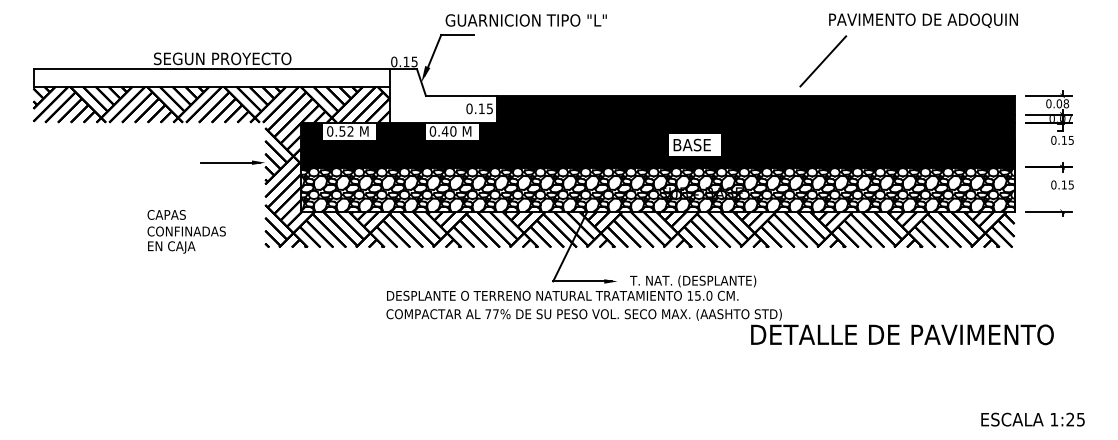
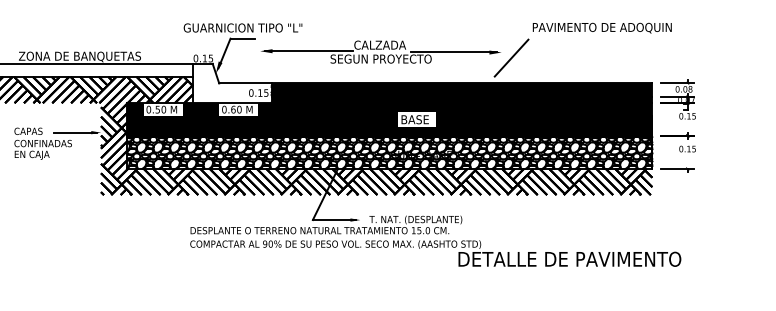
text: (525, 20) -> (242, 28), moved
text: (923, 20) -> (602, 28), moved
part: (645, 52) -> (380, 51), added
text: (236, 59) -> (79, 56), SEGUN PROYECTO -> ZONA DE BANQUETAS
text: (350, 131) -> (163, 109), 0.52 -> 0.50
text: (444, 131) -> (232, 109), 0.40 -> 0.60
text: (186, 231) -> (43, 143), moved
text: (491, 314) -> (267, 244), 77% -> 90%

